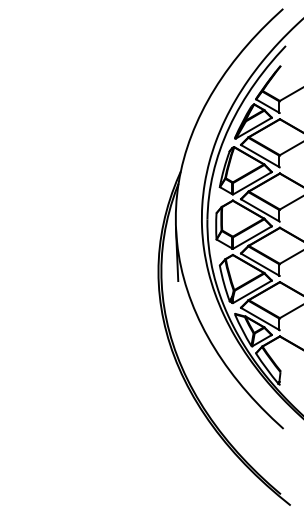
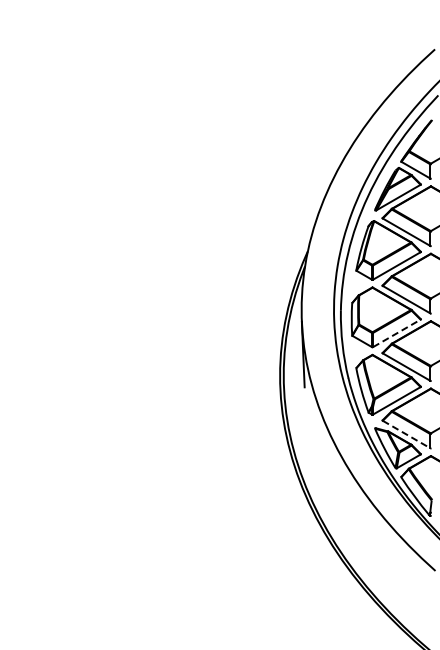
line: (253, 237) -> (397, 333), solid -> dashed
line: (261, 319) -> (407, 434), solid -> dashed

